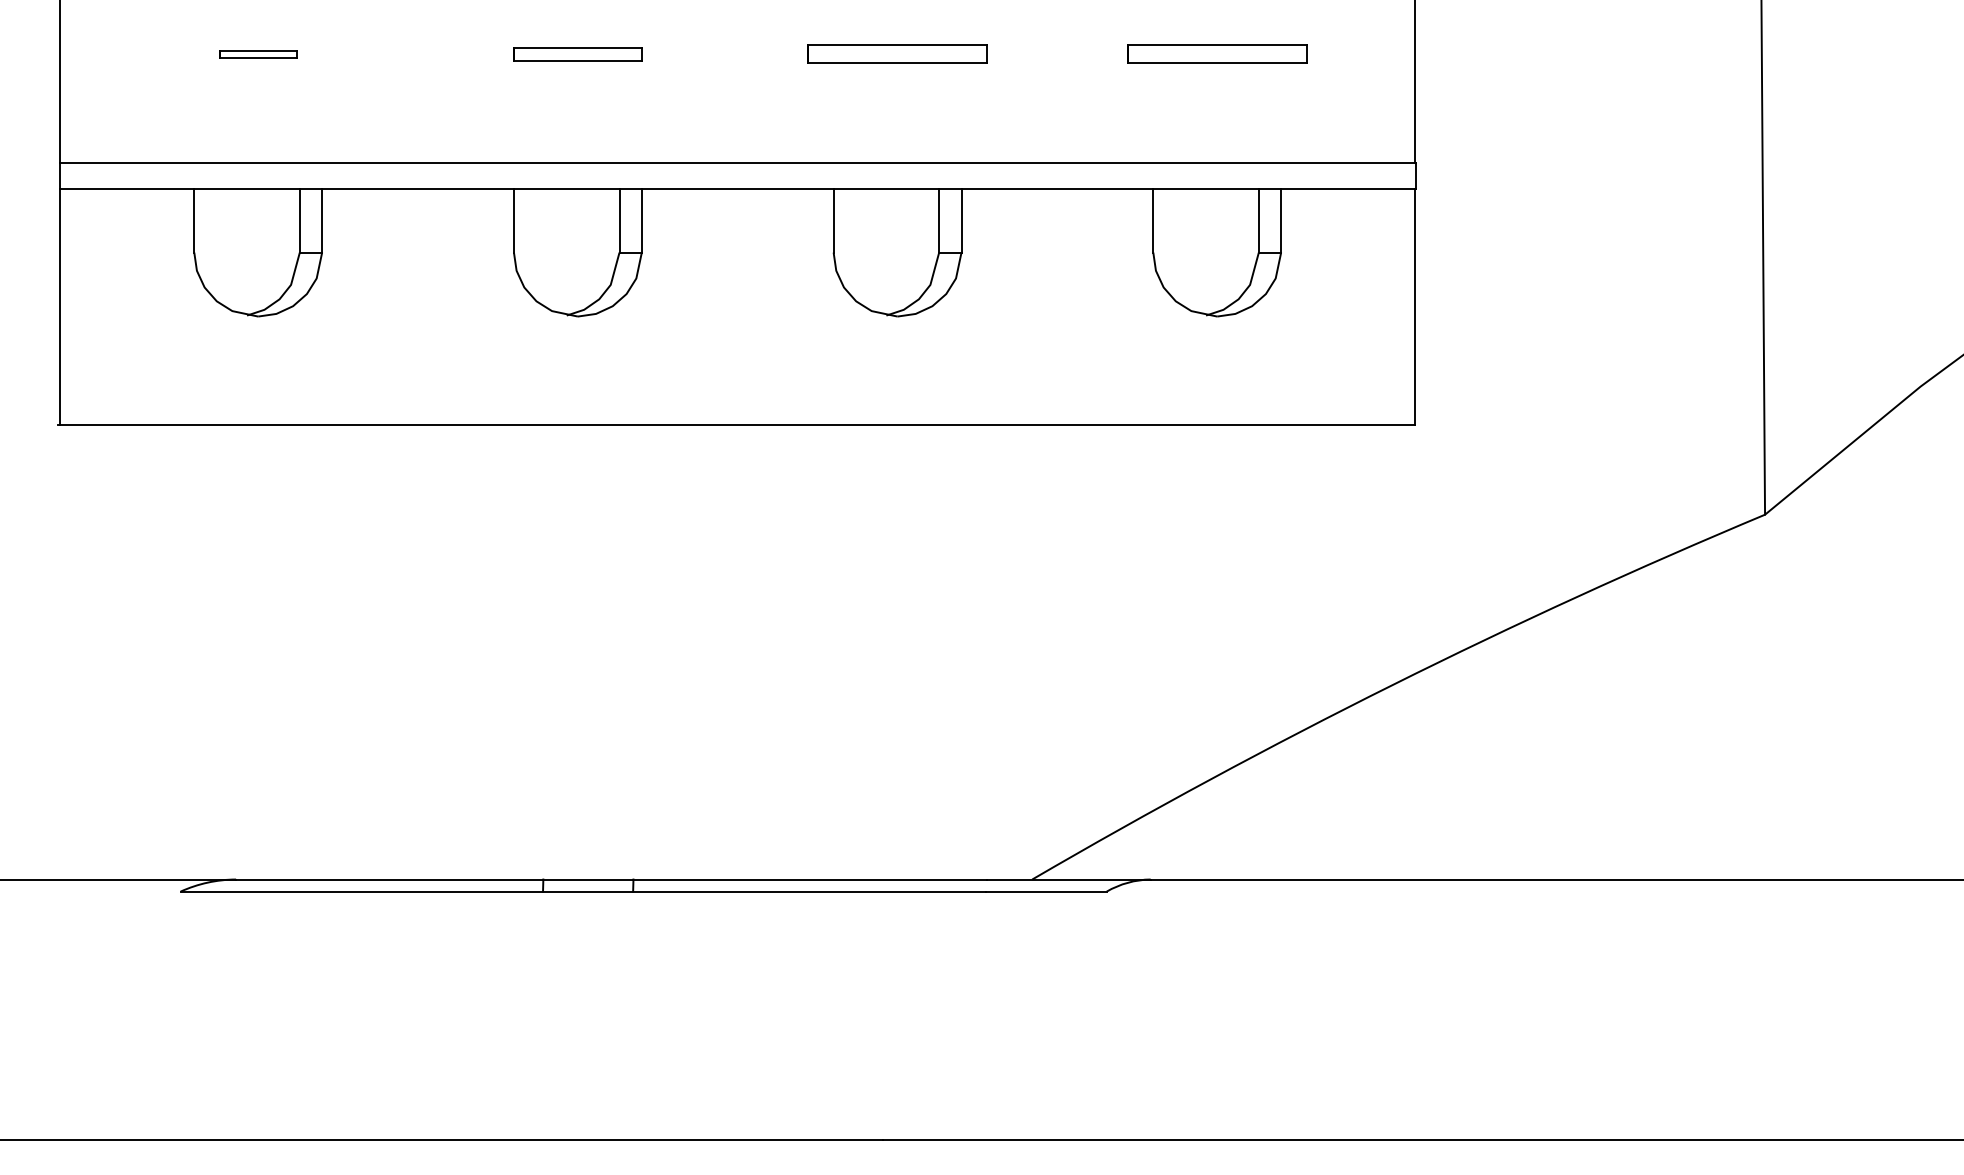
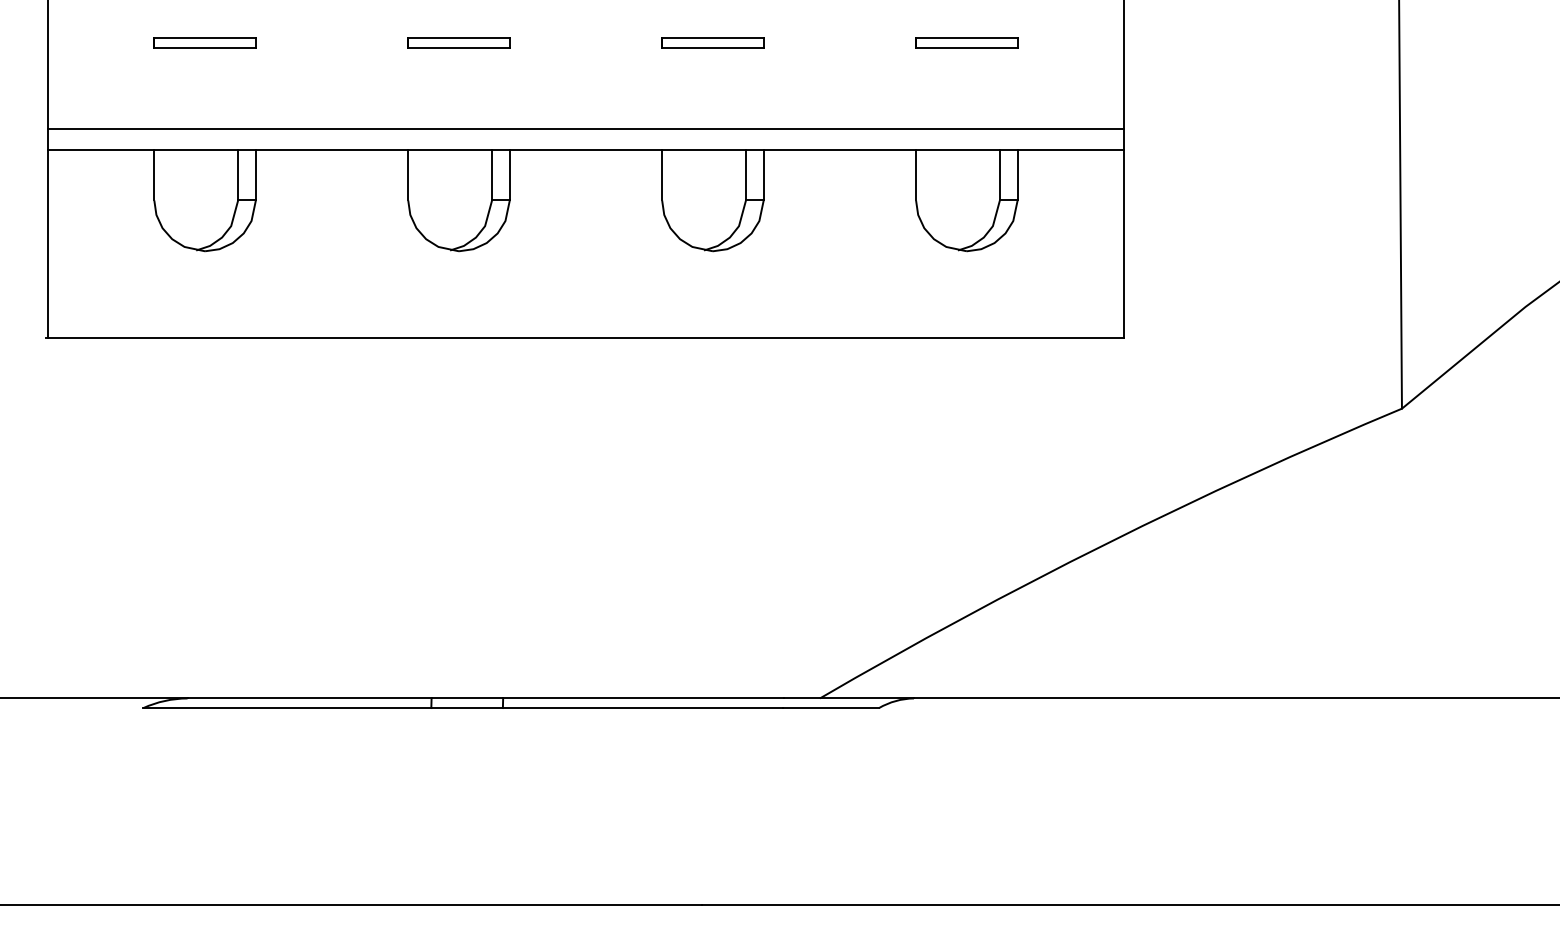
part: (257, 54) -> (204, 43), size x1.67
part: (897, 54) -> (712, 43), size x0.71
part: (1216, 54) -> (966, 43), size x0.71

